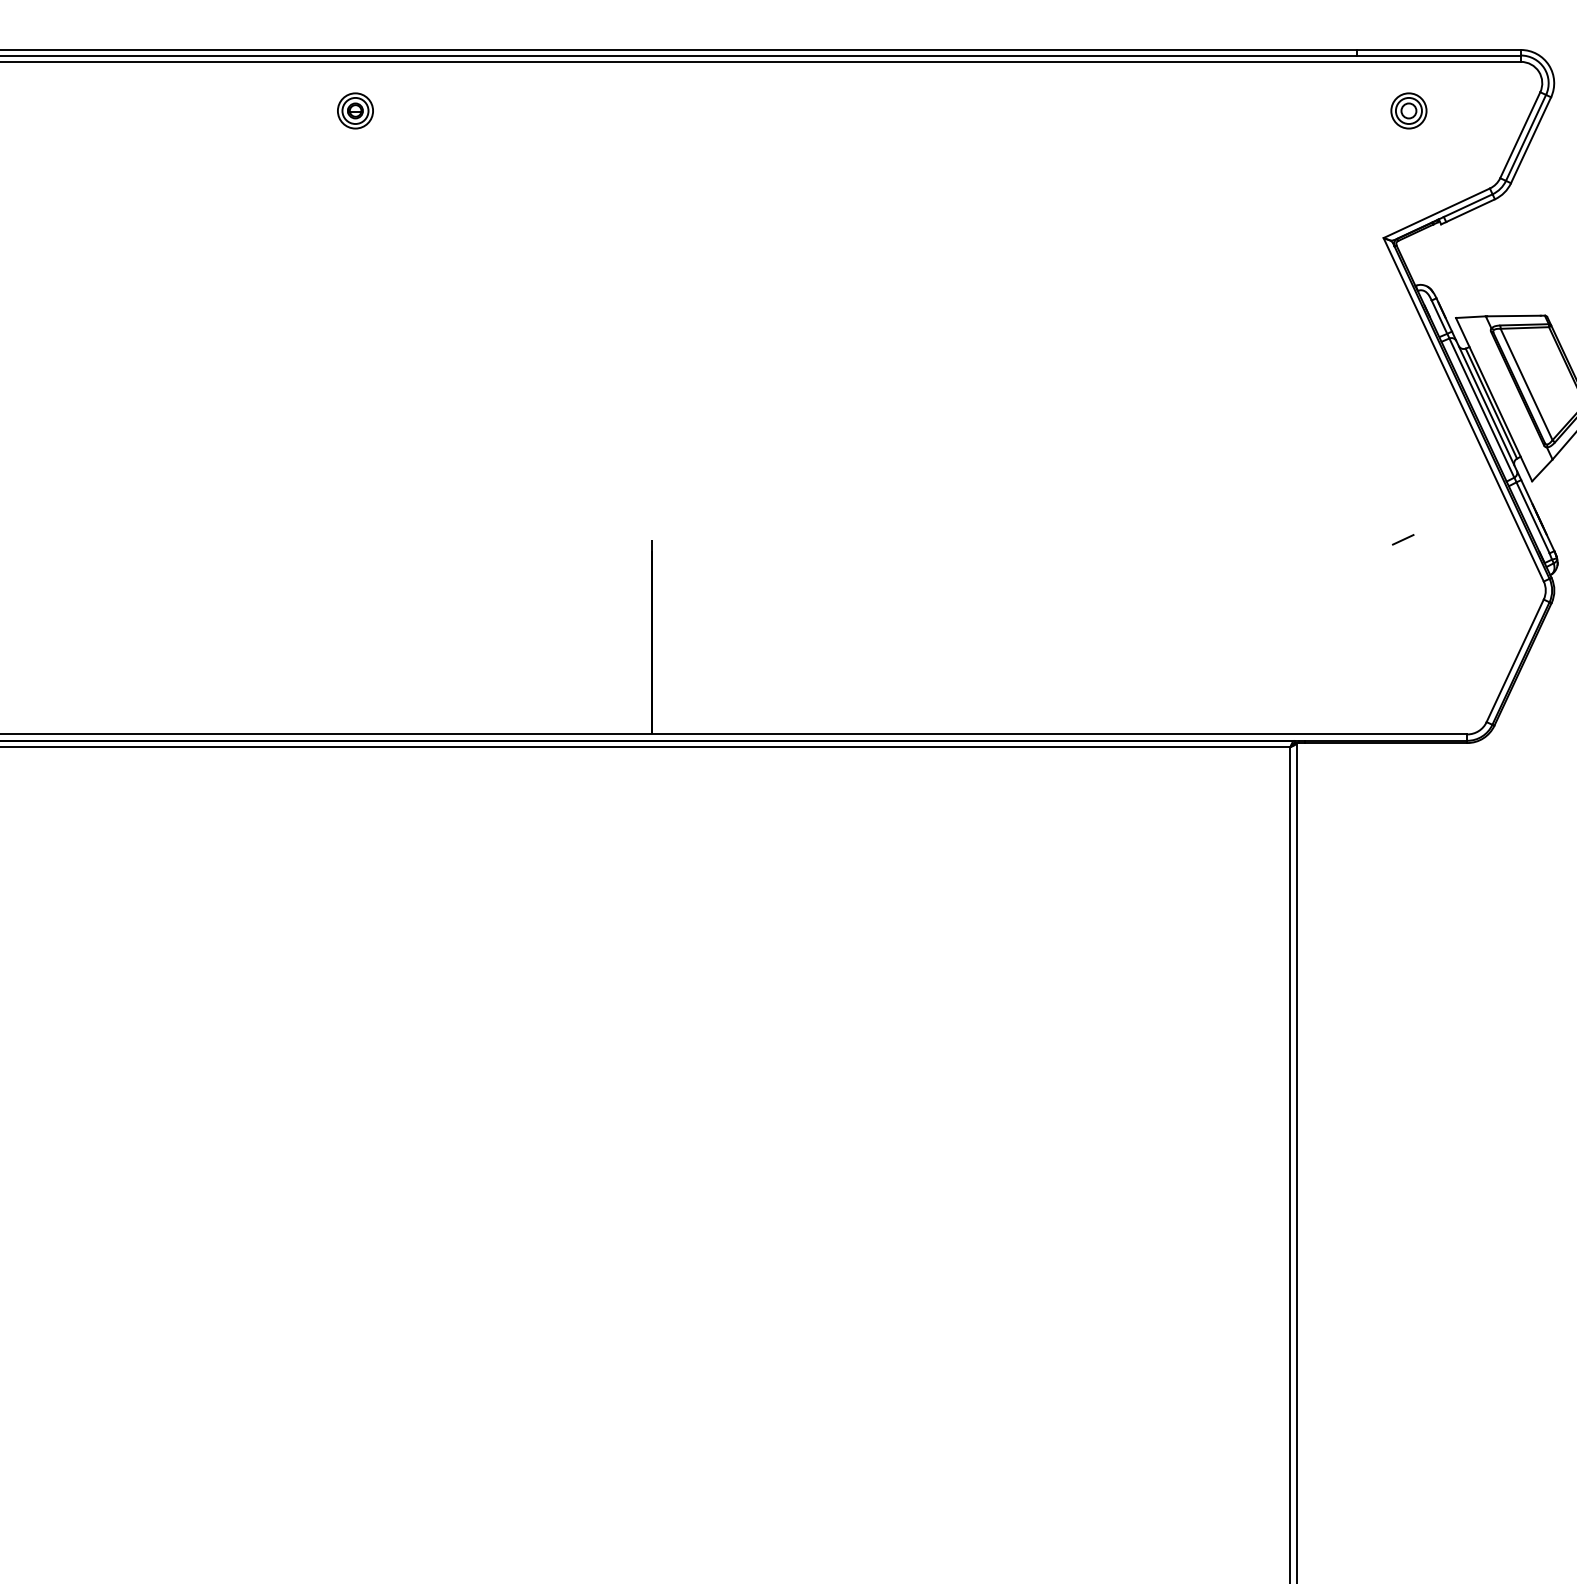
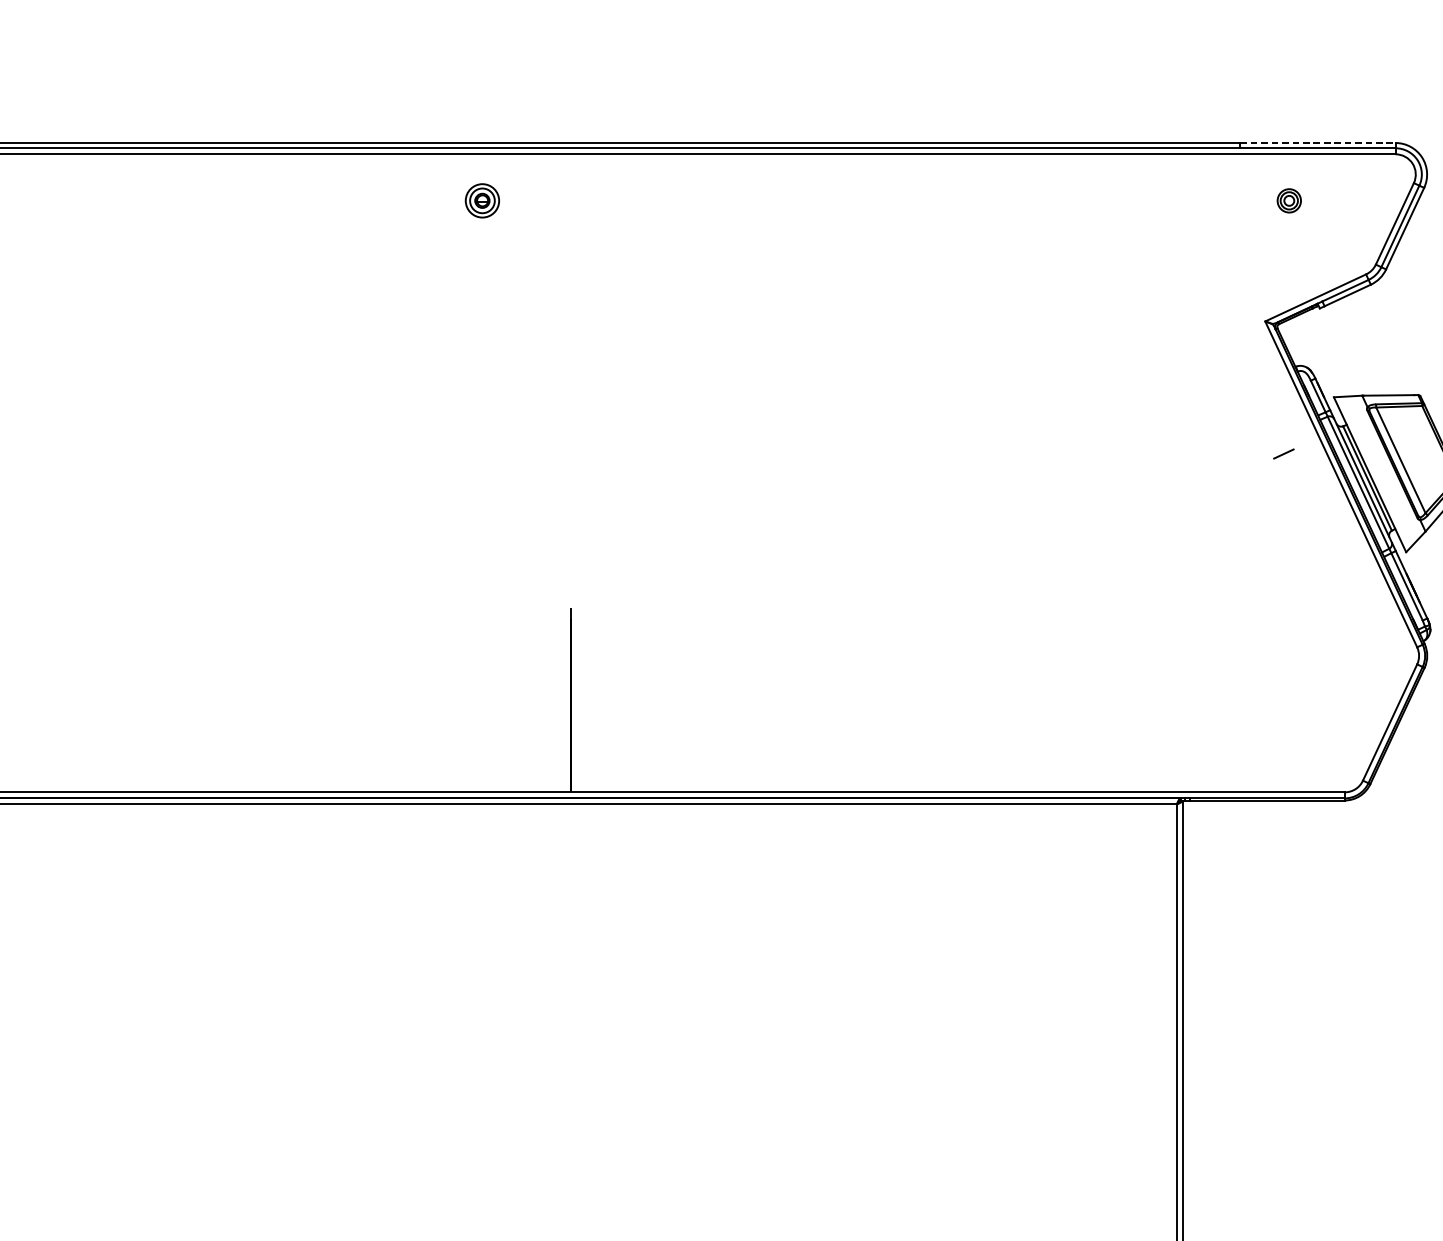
line: (1439, 49) -> (1318, 142), solid -> dashed
part: (355, 110) -> (482, 200), moved
part: (1408, 110) -> (1288, 200), size x0.7
line: (1403, 539) -> (1284, 453), moved

